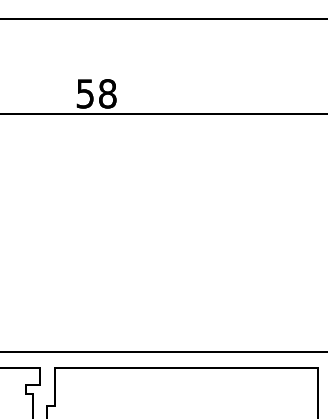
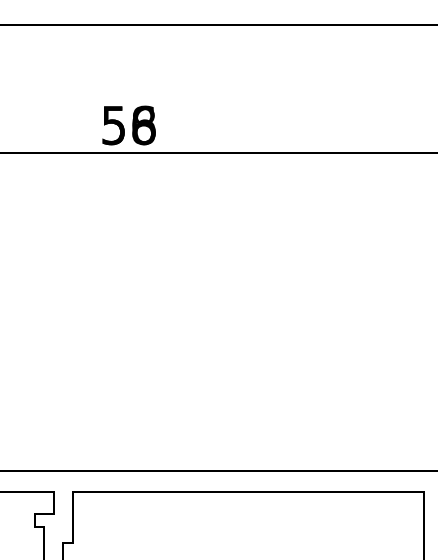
text: (107, 93) -> (143, 125), 58 -> 56

